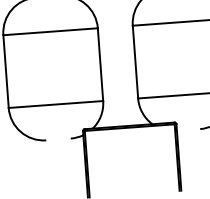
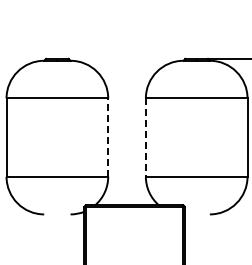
line: (135, 62) -> (145, 138), solid -> dashed
line: (100, 64) -> (108, 137), solid -> dashed

